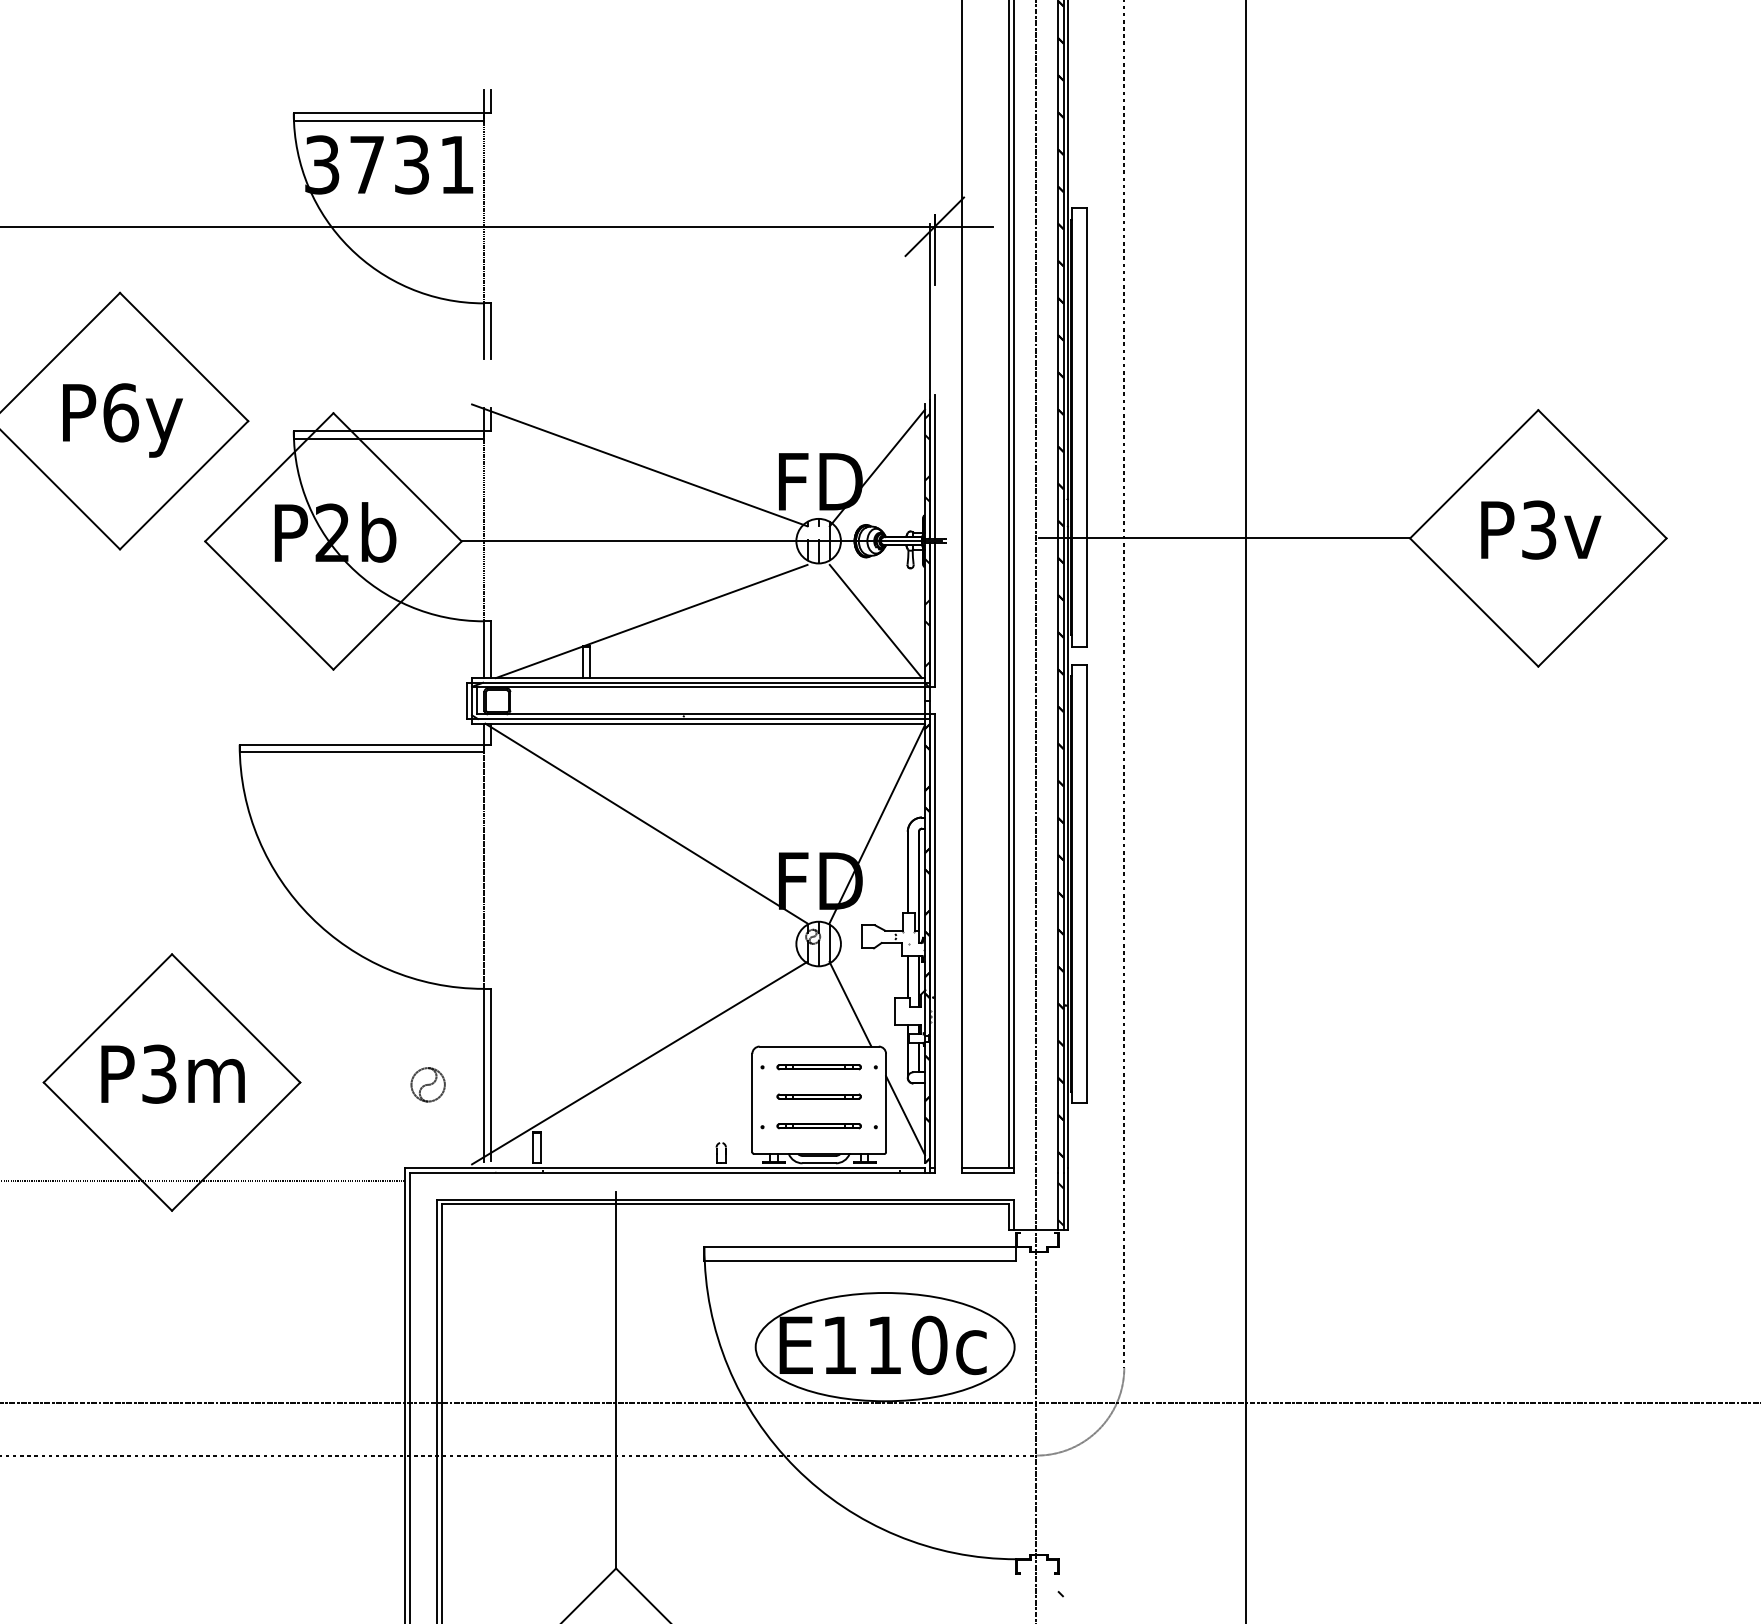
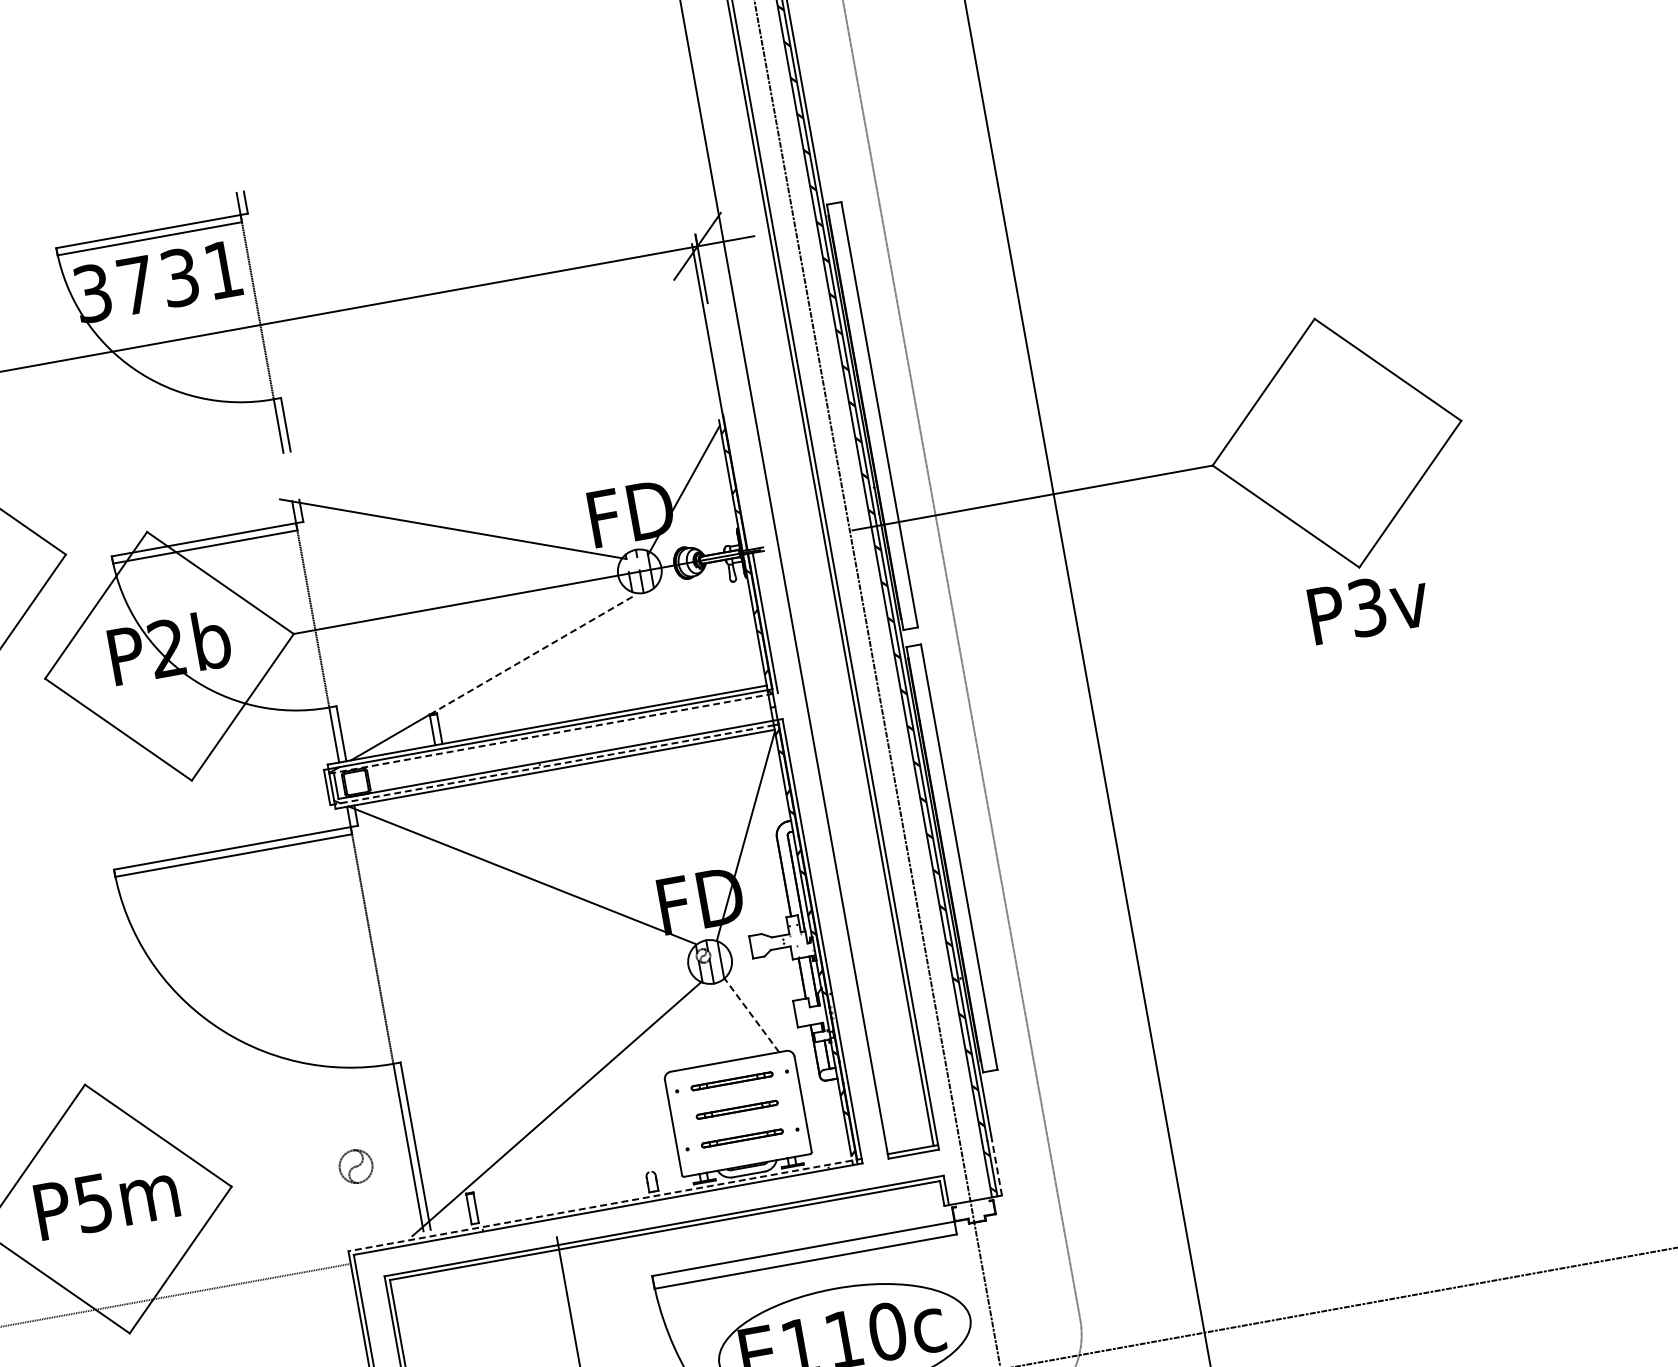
line: (934, 466) -> (739, 478), removed
text: (1541, 529) -> (1369, 606), moved
line: (695, 605) -> (531, 655), solid -> dashed
line: (875, 621) -> (708, 639), removed
line: (703, 687) -> (553, 733), solid -> dashed
line: (696, 719) -> (552, 765), solid -> dashed
line: (850, 1003) -> (751, 1014), solid -> dashed
text: (159, 1073) -> (93, 1202), P3m -> P5m
line: (905, 1115) -> (824, 1113), removed
line: (665, 1168) -> (600, 1206), solid -> dashed
line: (1068, 1198) -> (996, 1165), solid -> dashed

